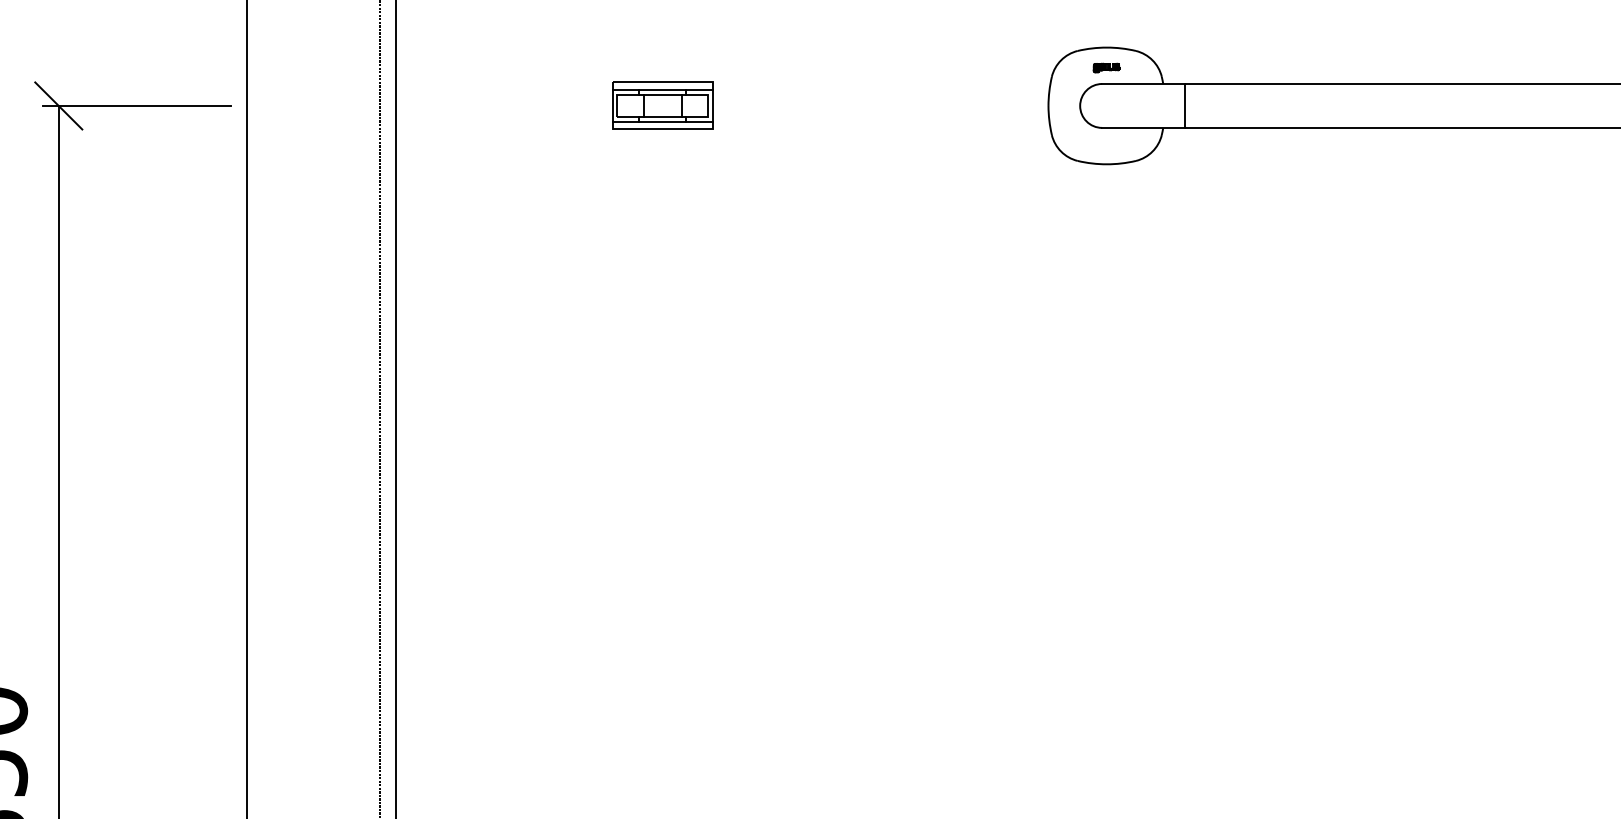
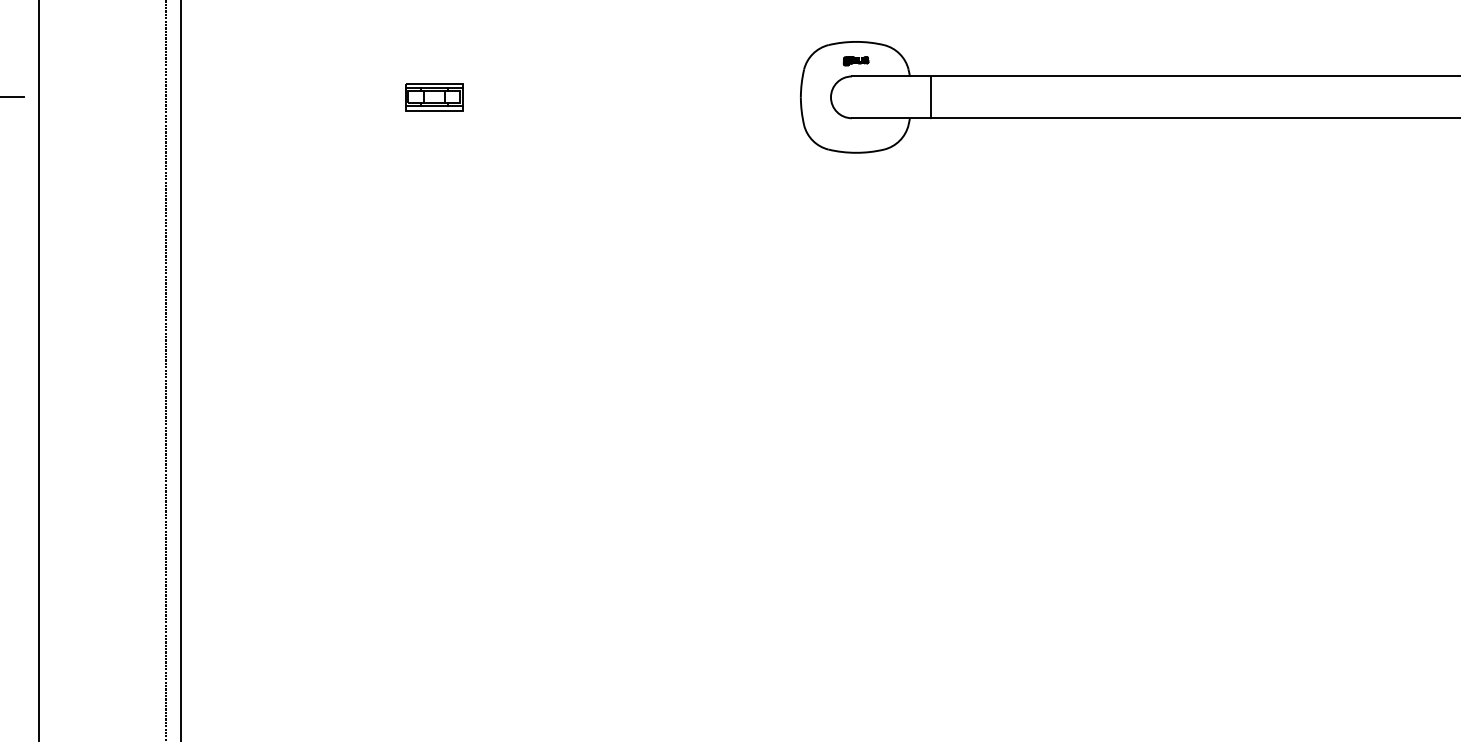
part: (662, 105) -> (433, 96), size x0.6

